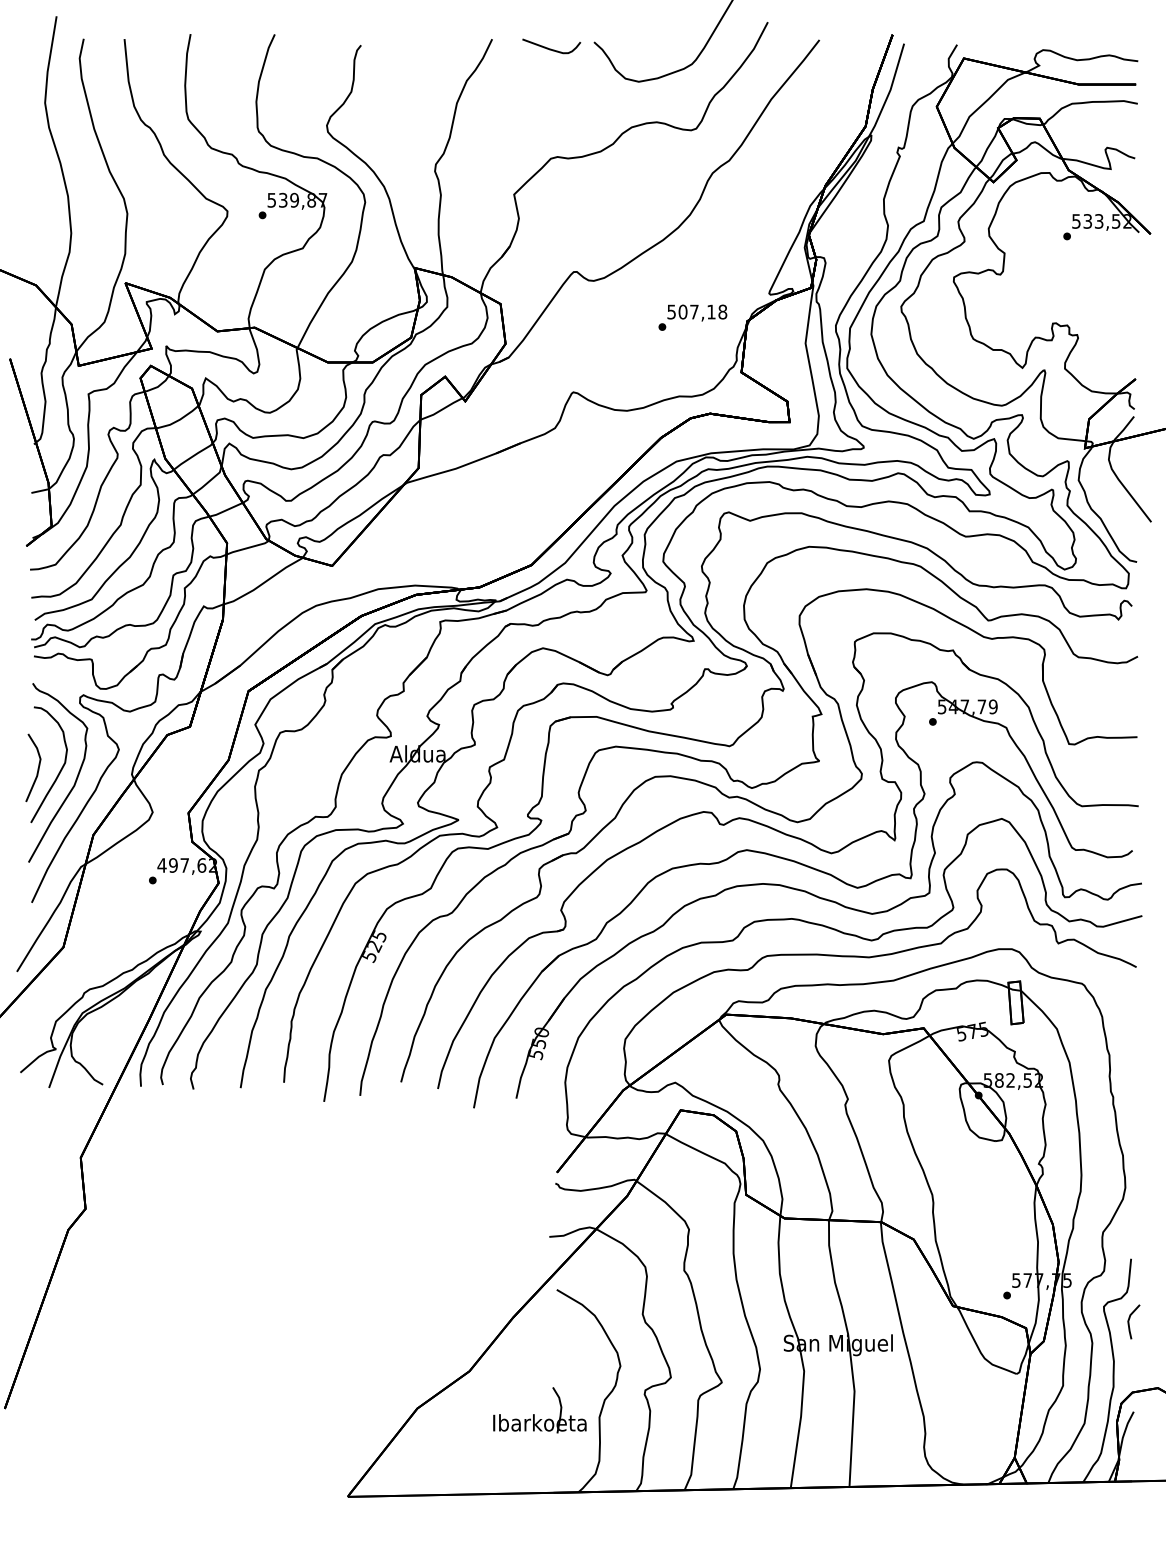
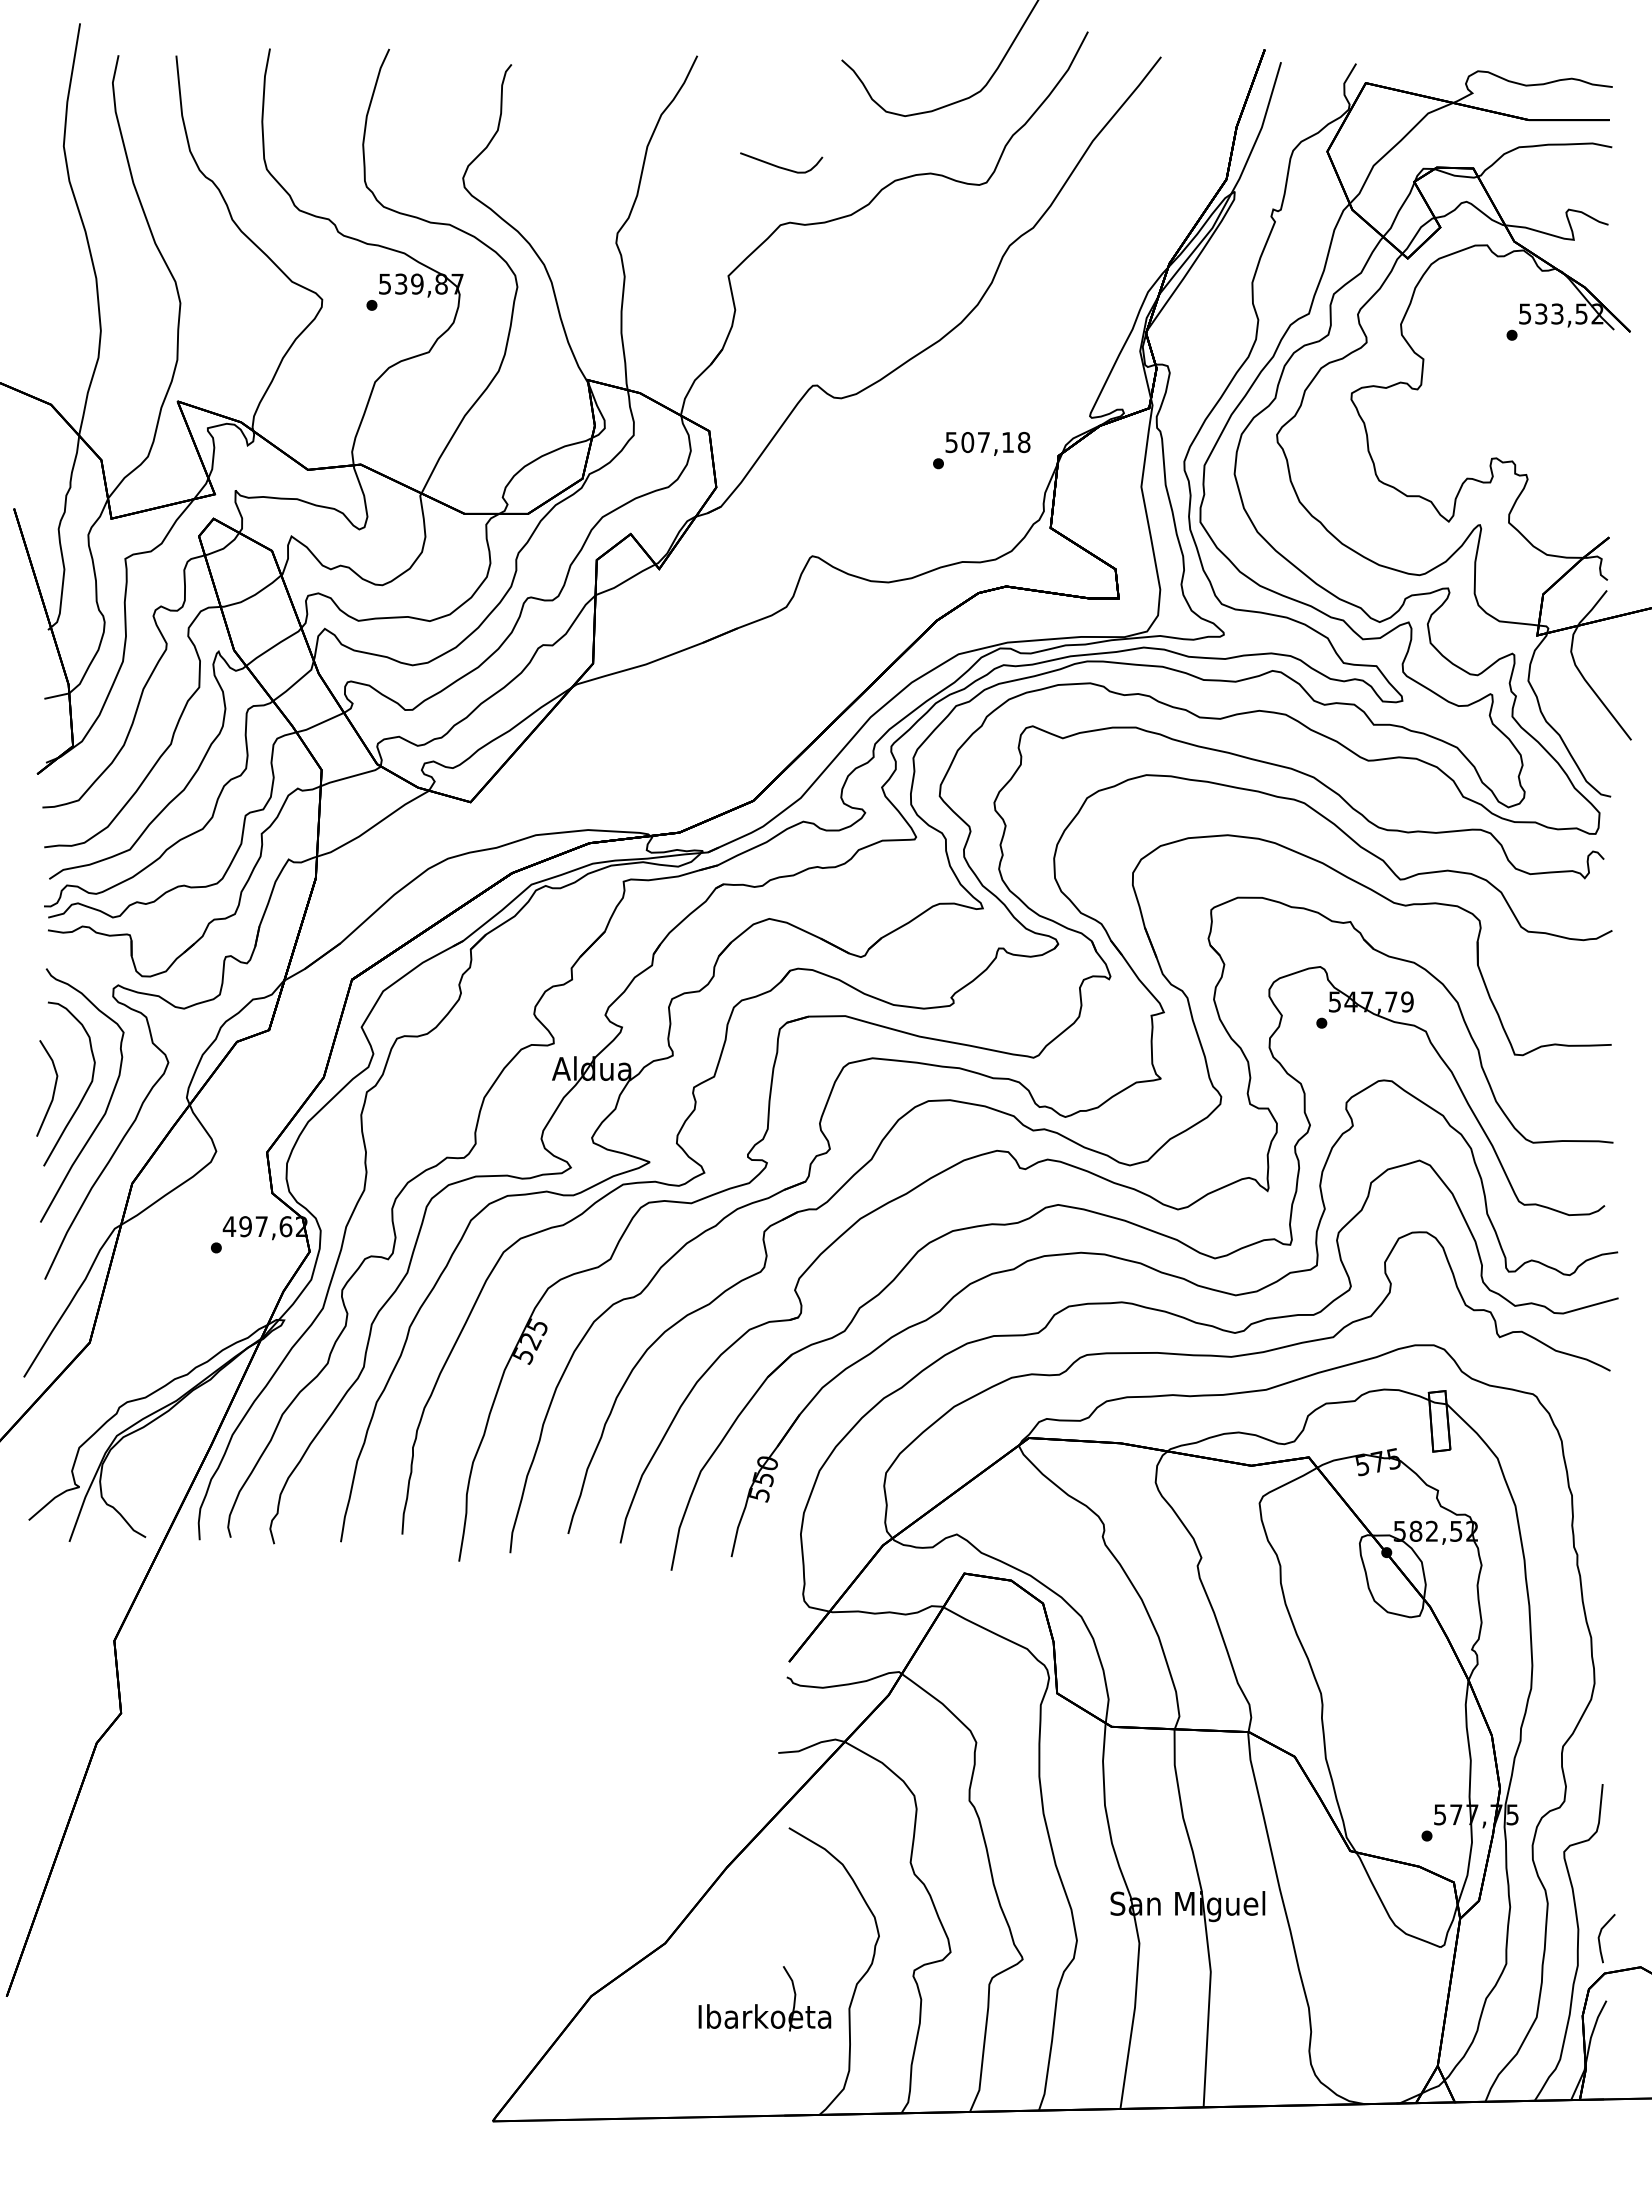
curve: (550, 48) -> (780, 166), moved
line: (1129, 1319) -> (1600, 1935), moved

